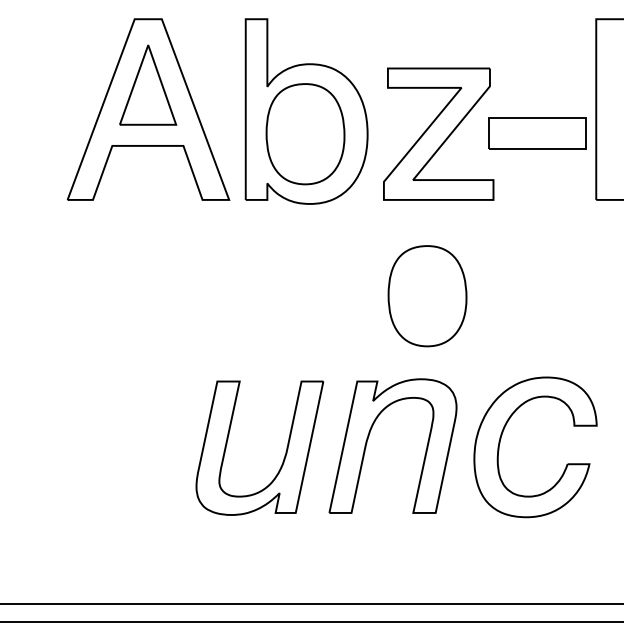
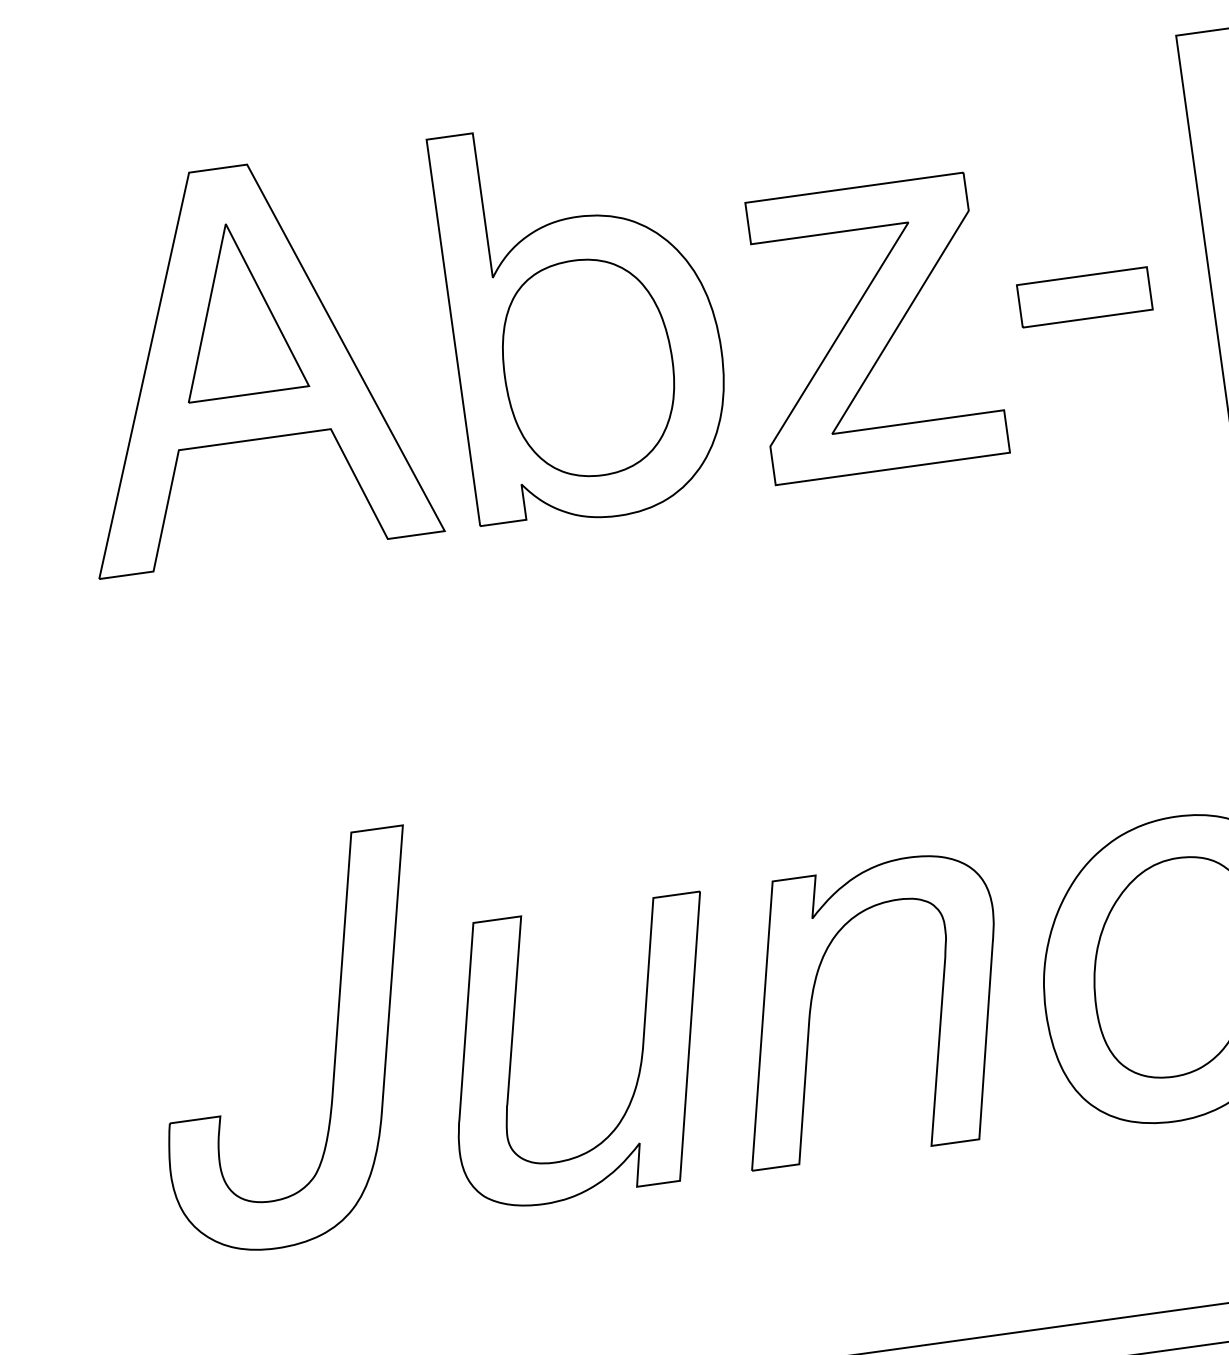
part: (537, 133) -> (1084, 297), size x0.62
part: (427, 296) -> (897, 678), removed
part: (145, 428) -> (333, 1044), added

